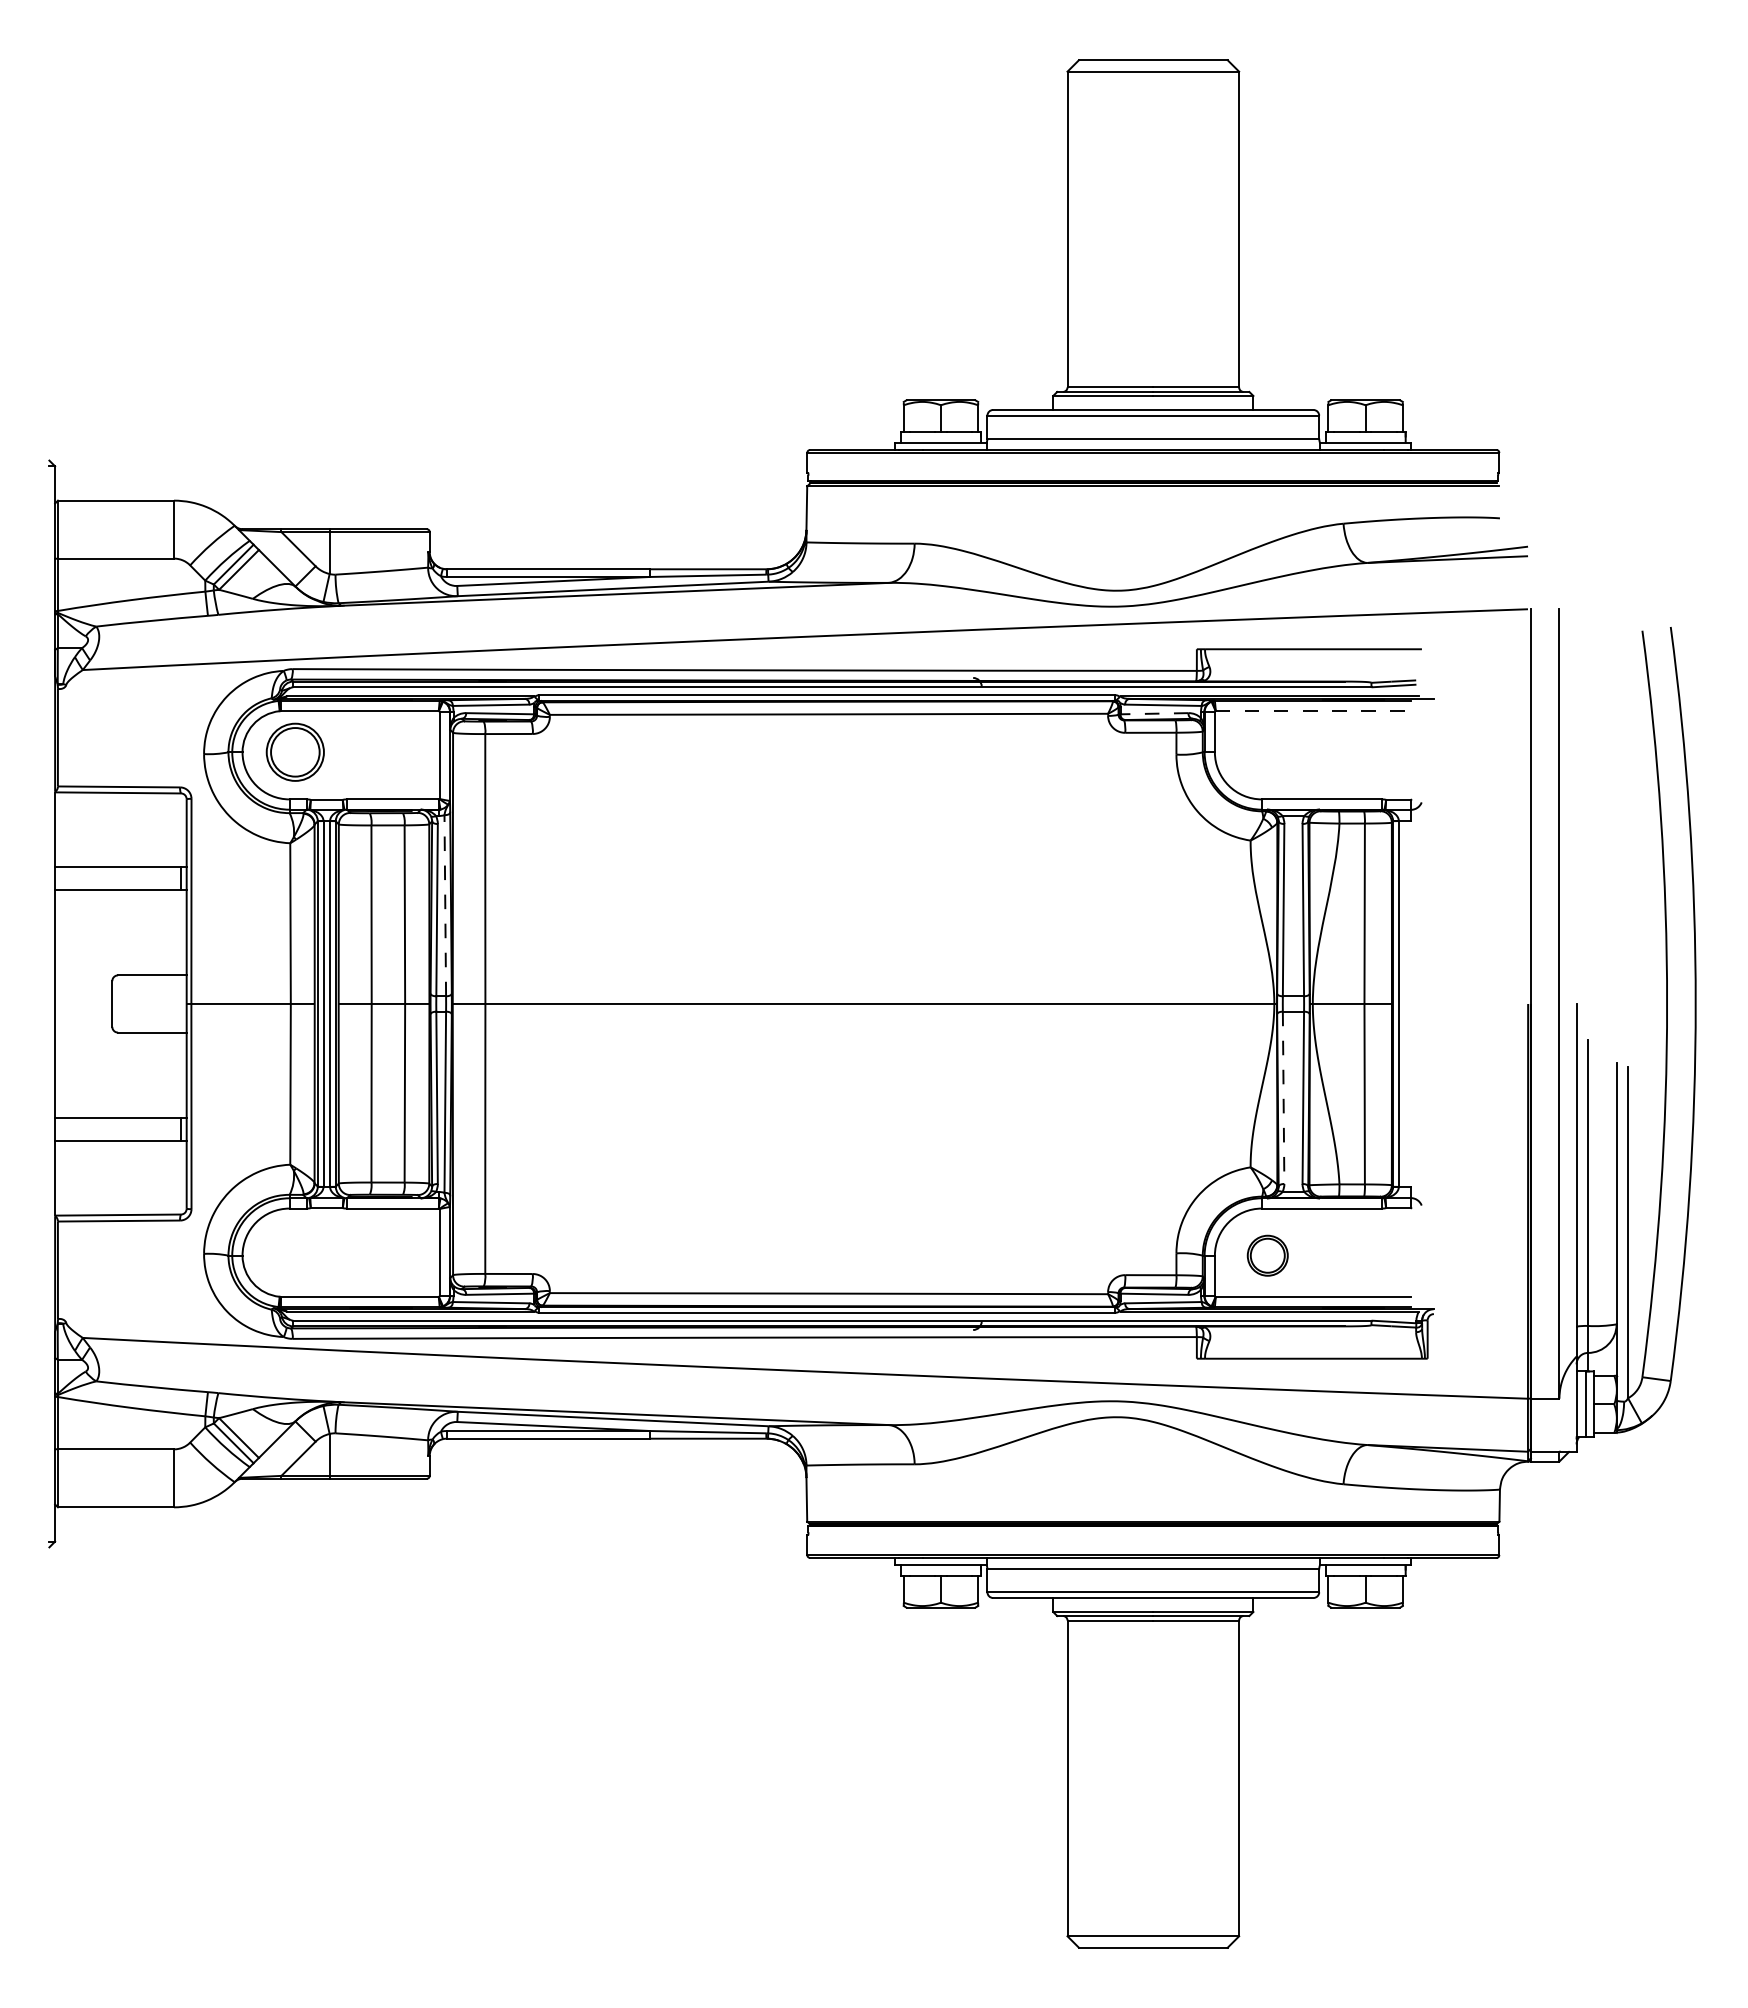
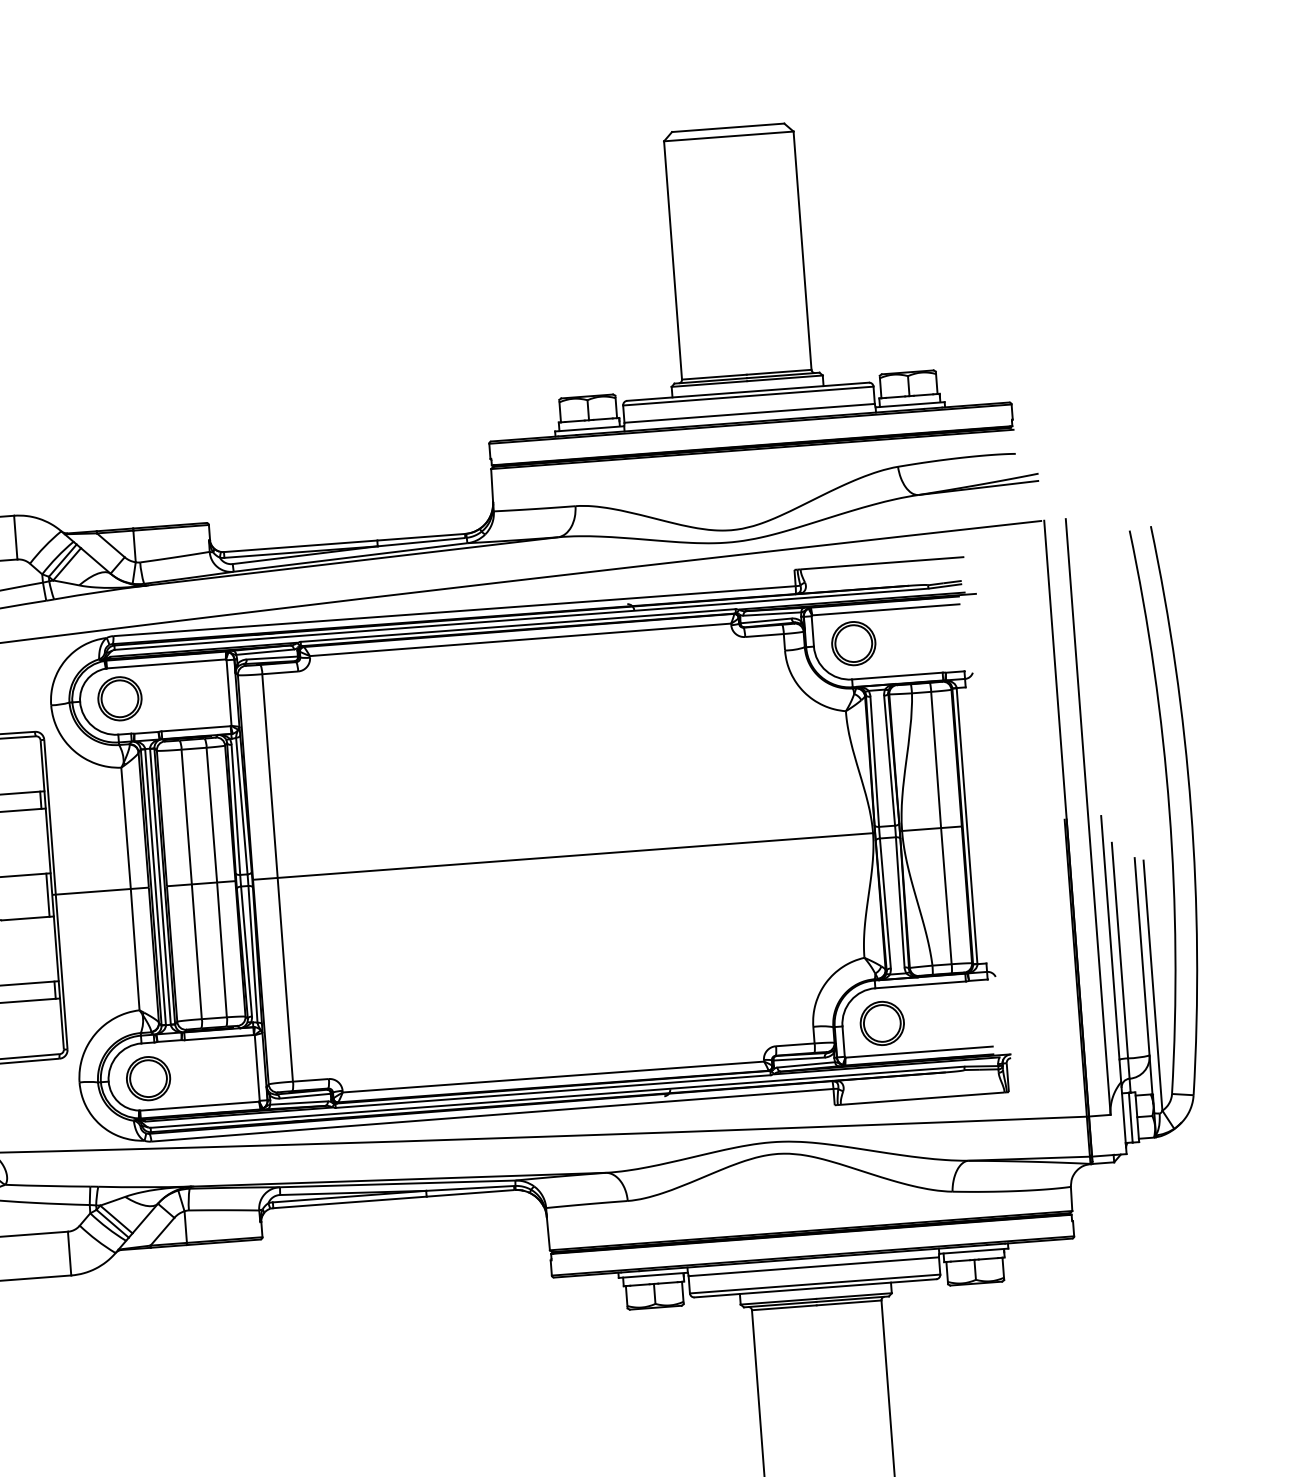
line: (1313, 710) -> (885, 609), dashed -> solid
line: (1154, 713) -> (766, 620), dashed -> solid
part: (1267, 751) -> (853, 643), added
line: (445, 905) -> (241, 805), dashed -> solid
line: (181, 1003) -> (48, 894), added
line: (1283, 1098) -> (885, 903), dashed -> solid
part: (294, 1255) -> (147, 1078), added
part: (1267, 1255) -> (882, 1023), size x1.43

